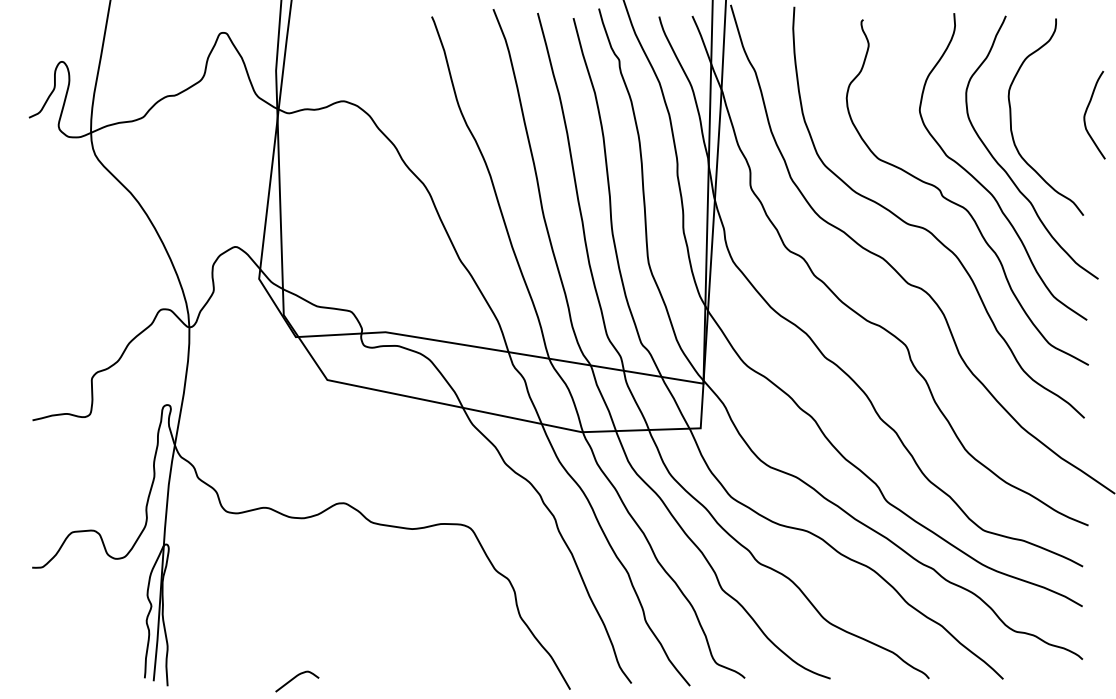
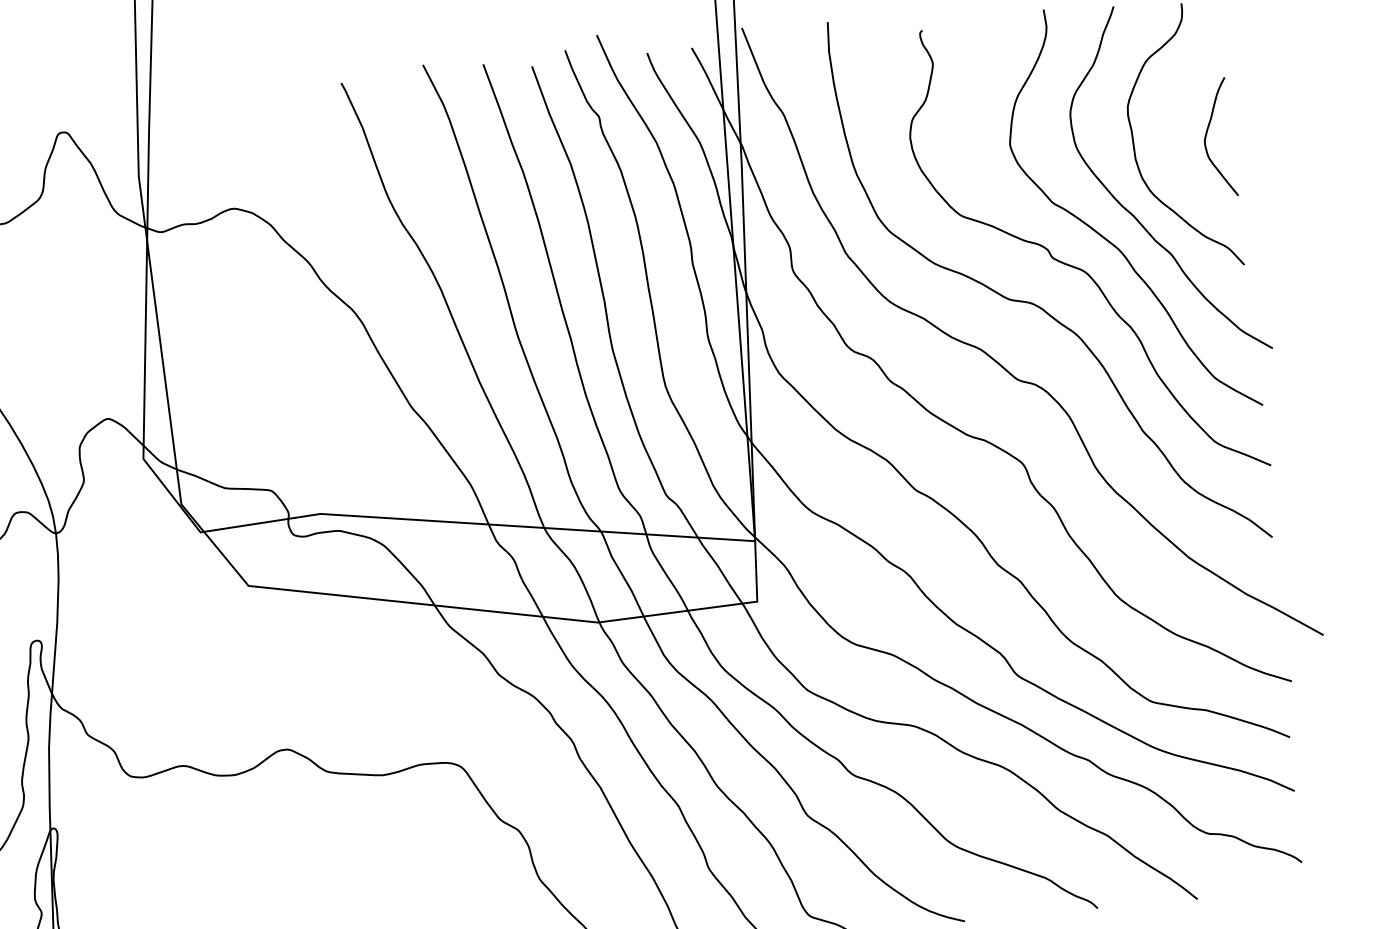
curve: (1087, 110) -> (1208, 132), moved

